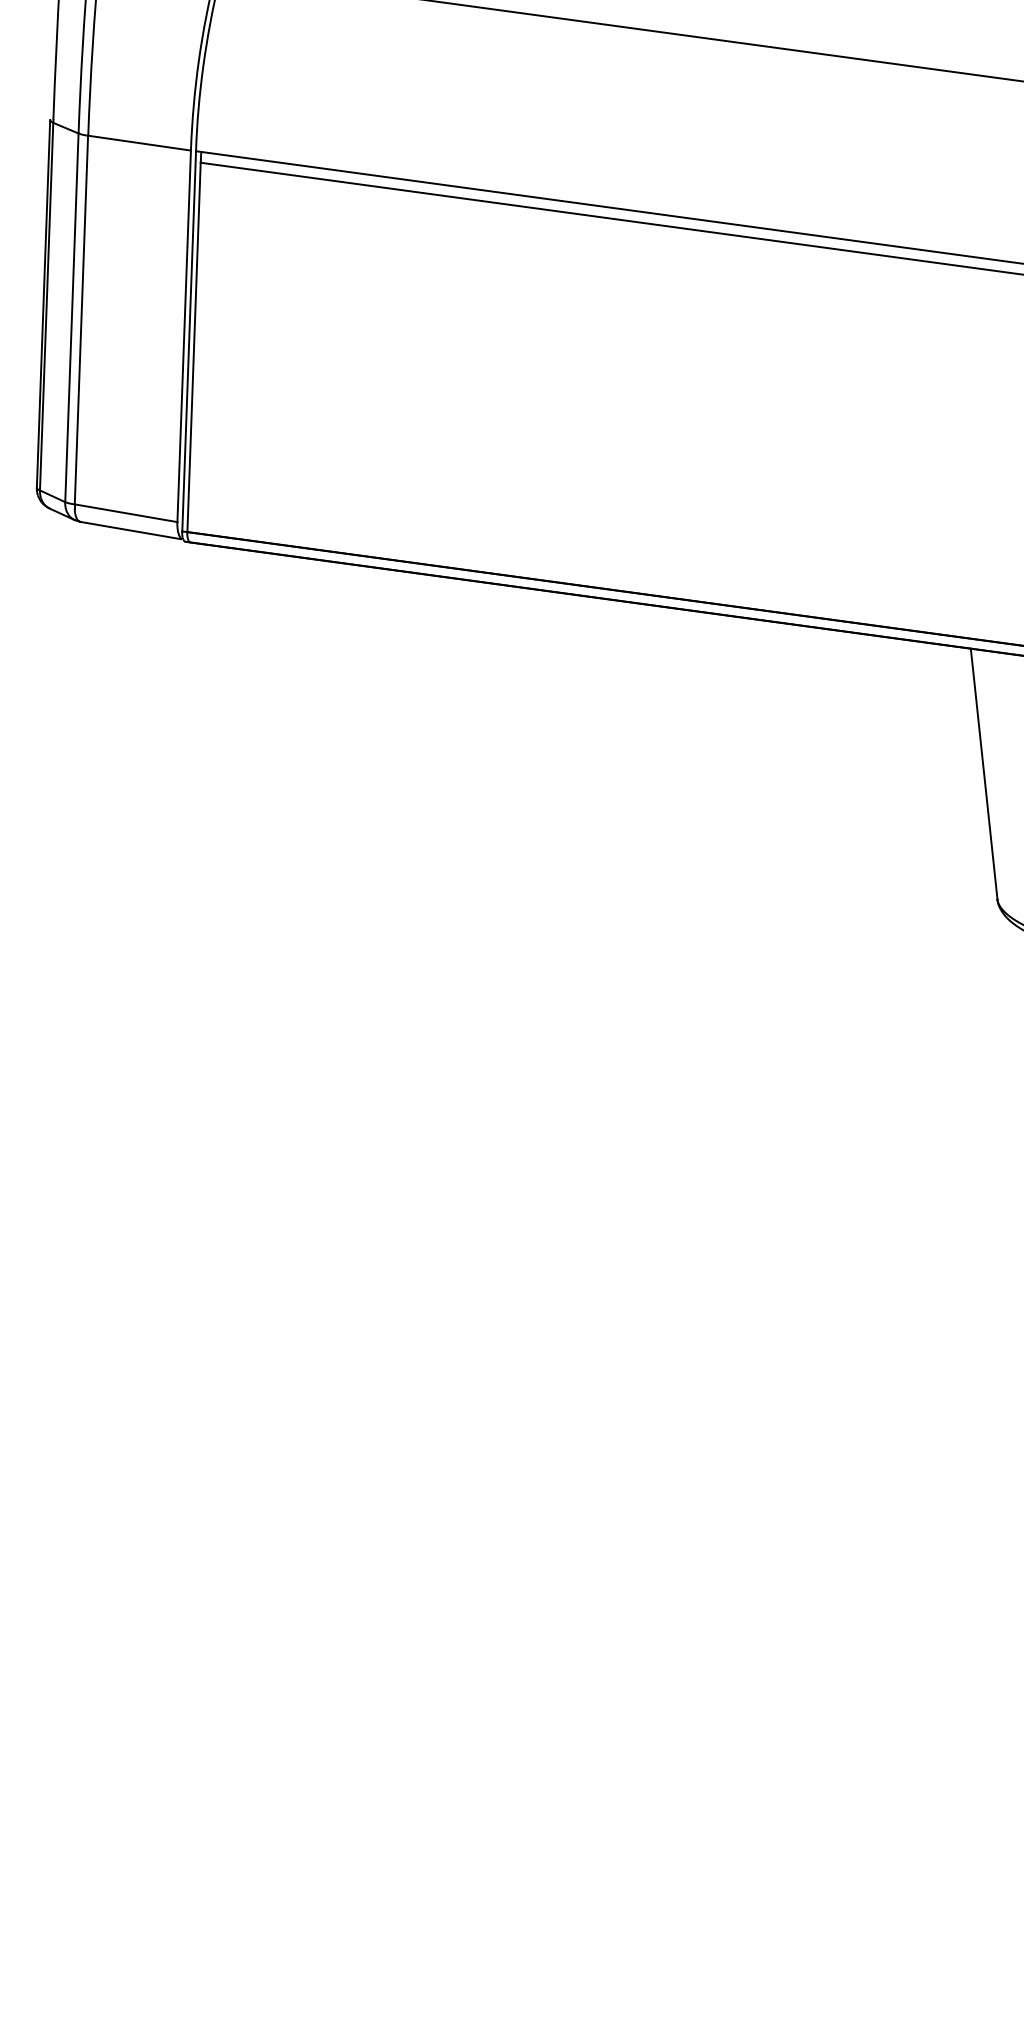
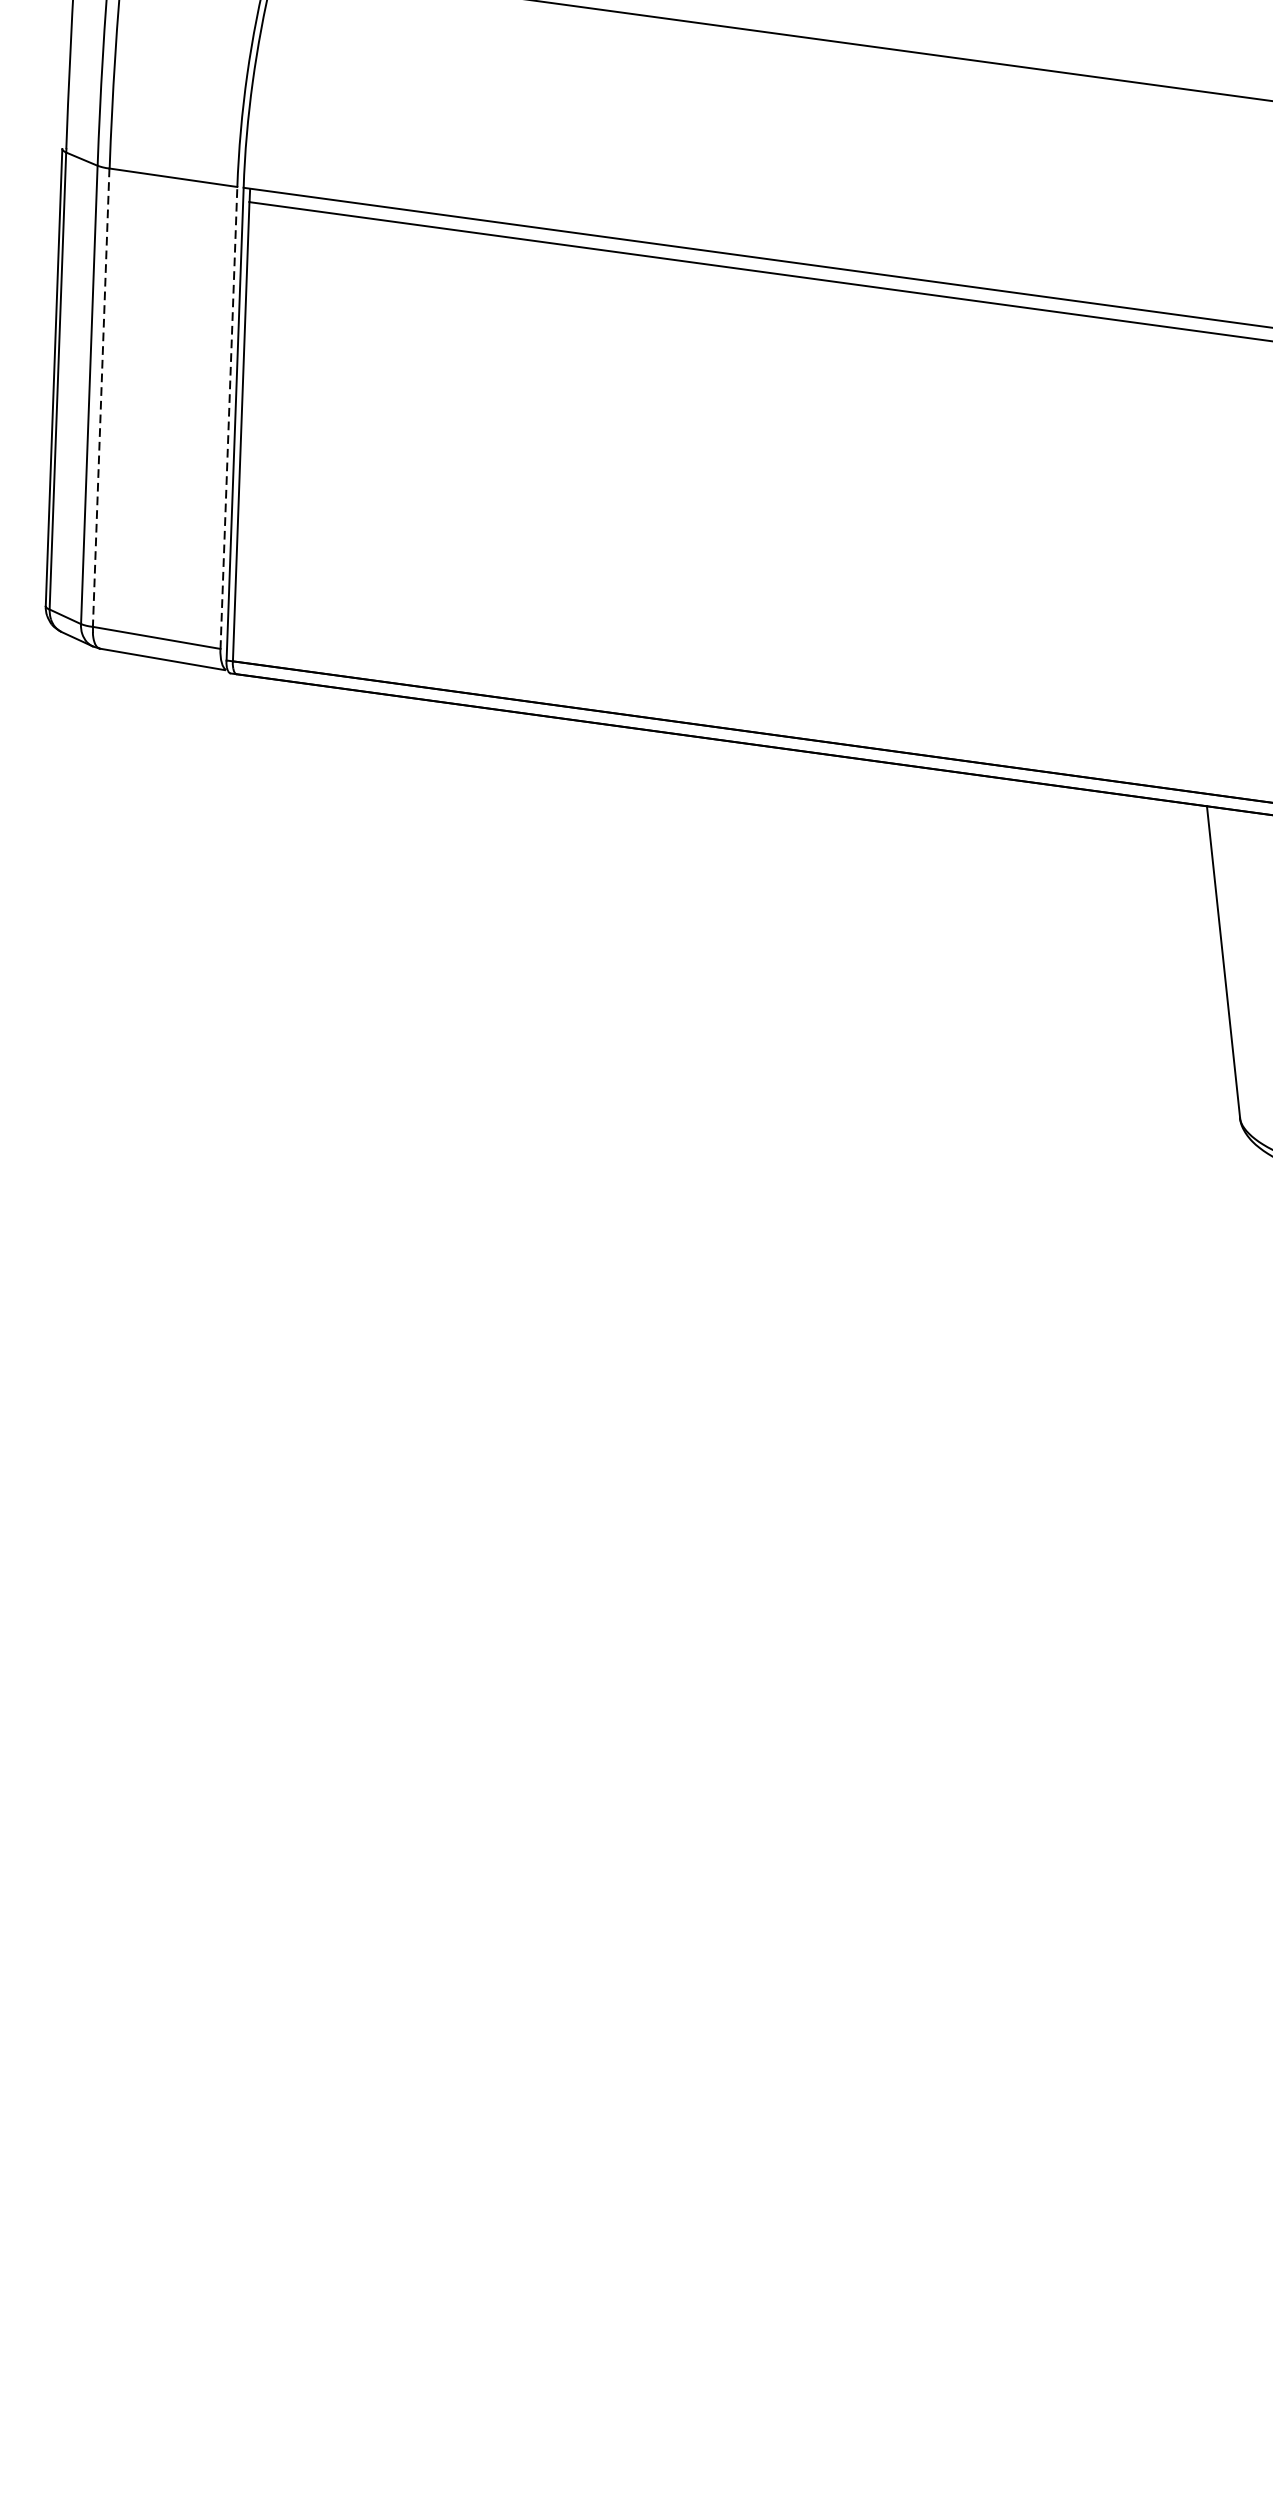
line: (81, 320) -> (101, 398), solid -> dashed
line: (184, 336) -> (229, 418), solid -> dashed

